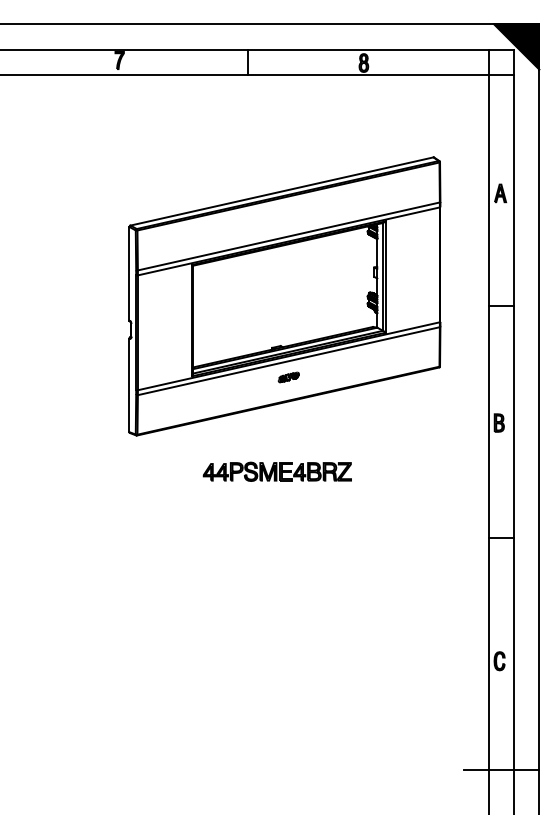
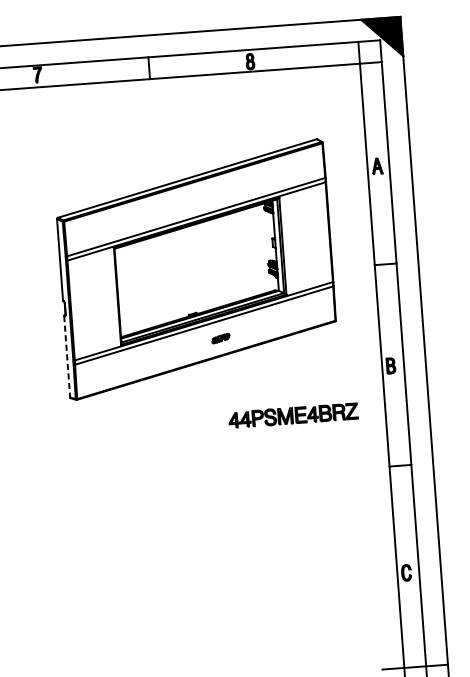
part: (288, 377) -> (220, 338), moved
line: (129, 385) -> (67, 356), solid -> dashed
part: (276, 471) -> (292, 415), moved

